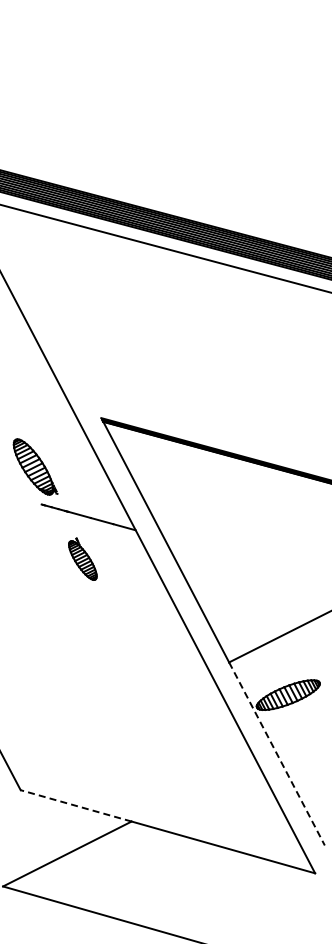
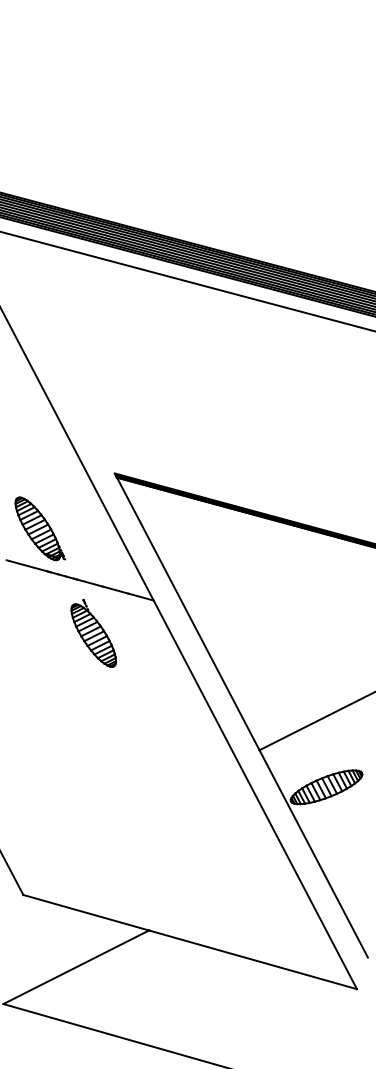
line: (23, 499) -> (26, 565), added
part: (82, 558) -> (93, 632), size x1.43
line: (277, 754) -> (314, 854), dashed -> solid
line: (76, 805) -> (86, 912), dashed -> solid

